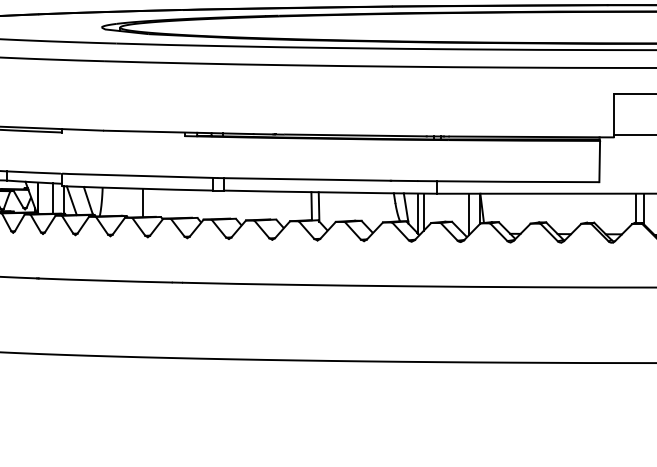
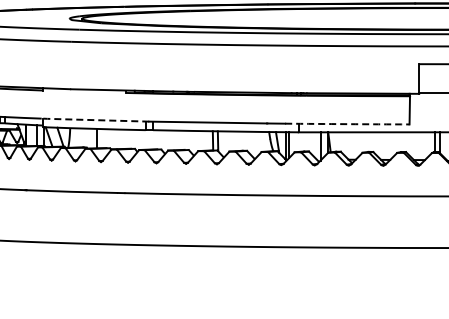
line: (139, 176) -> (95, 120), solid -> dashed
arc: (508, 182) -> (347, 124), solid -> dashed

